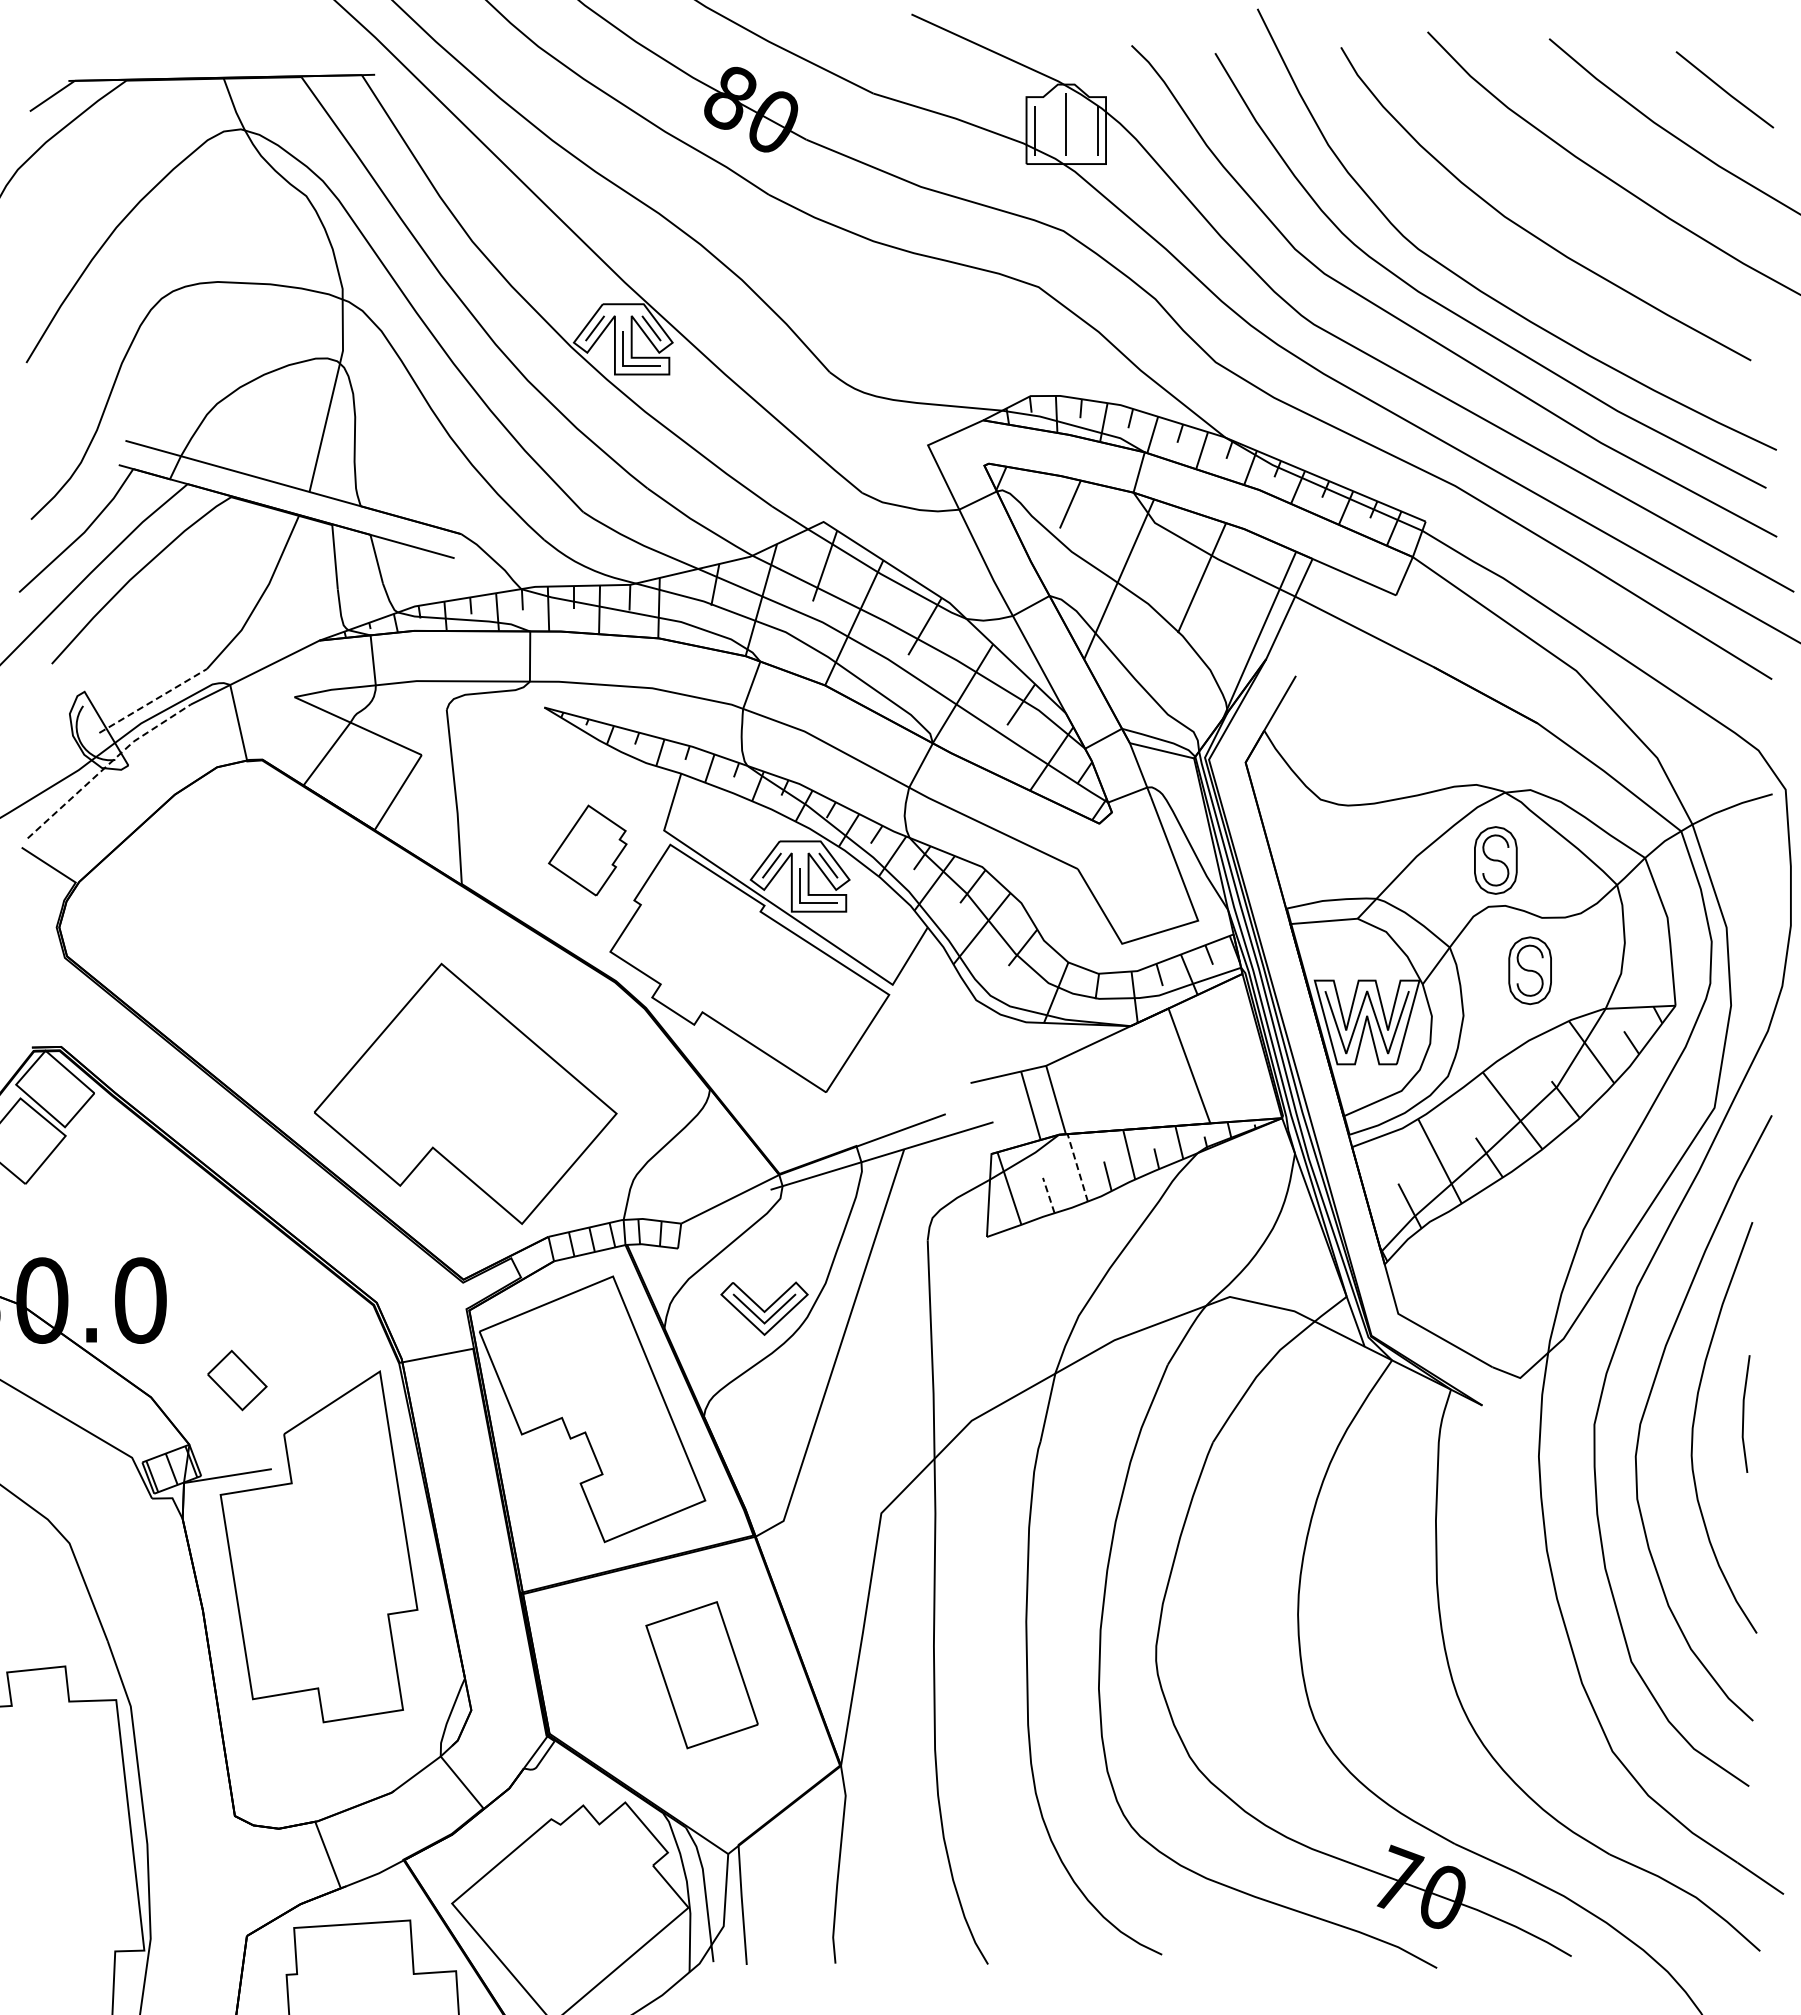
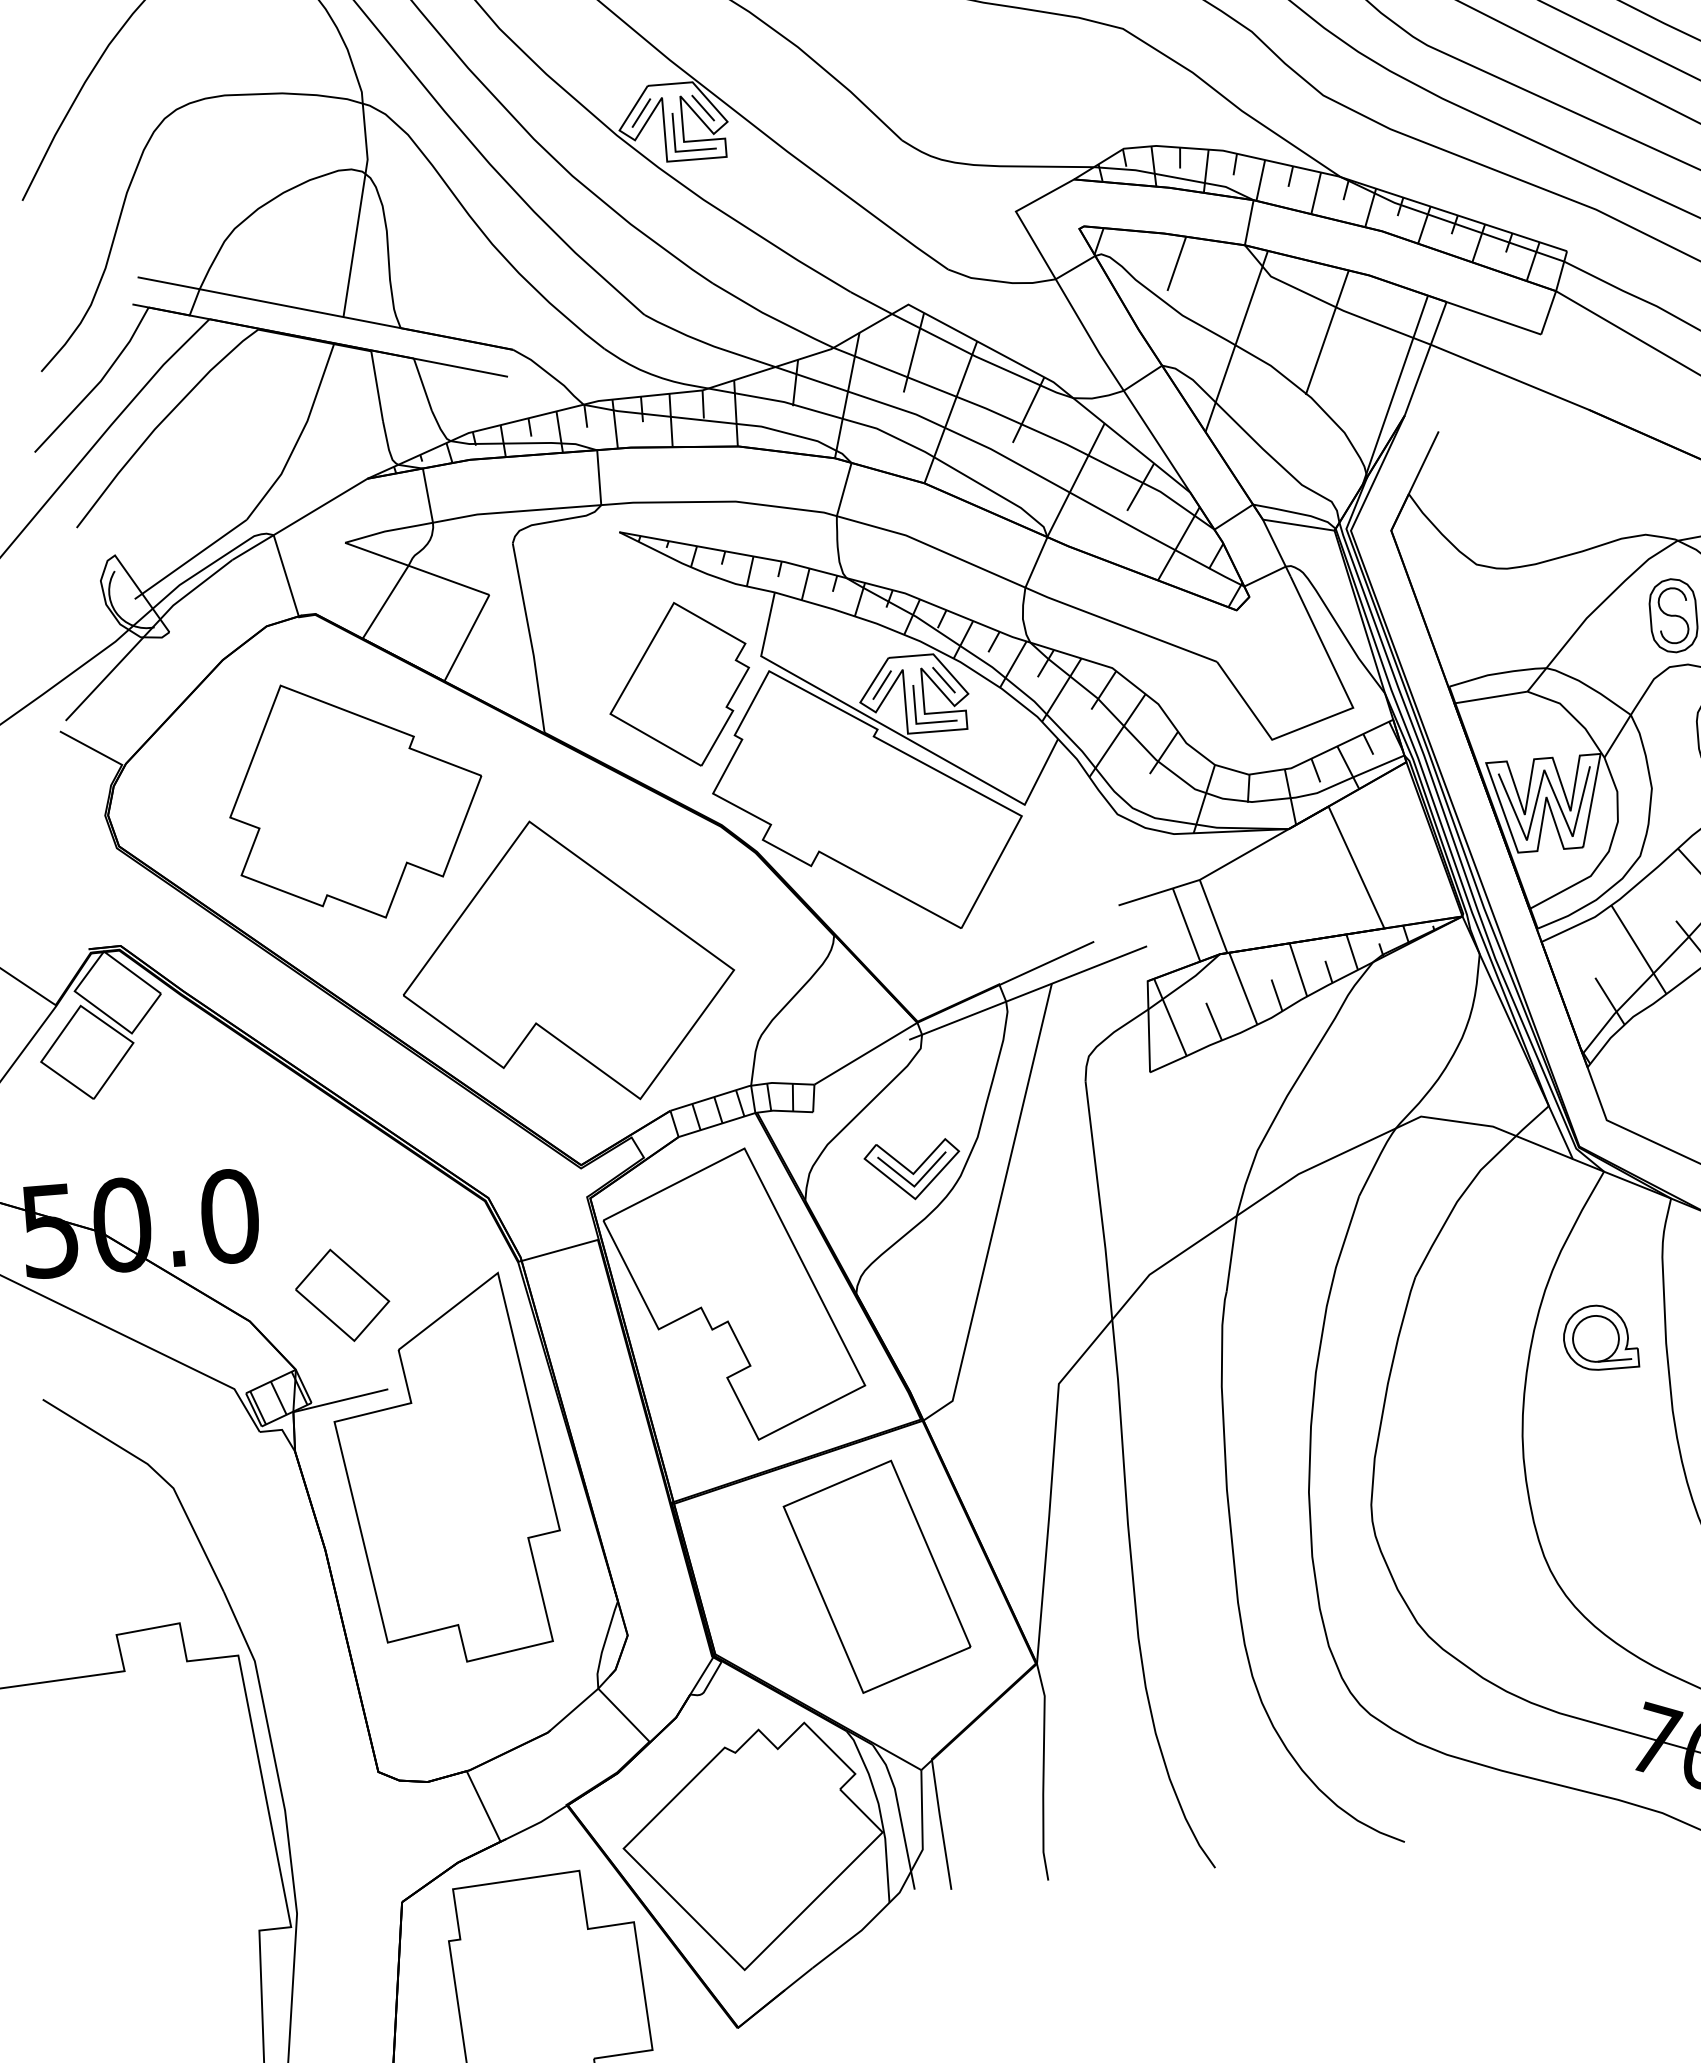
line: (153, 701) -> (191, 559), dashed -> solid
line: (106, 766) -> (145, 635), dashed -> solid
part: (587, 850) -> (679, 684), size x1.67
part: (285, 931) -> (355, 799), added
line: (1077, 1167) -> (1242, 988), dashed -> solid
line: (1048, 1195) -> (1213, 1021), dashed -> solid
part: (237, 1380) -> (342, 1295), size x1.43
part: (1376, 1510) -> (1600, 1337), added
part: (701, 1674) -> (876, 1576), size x1.43

